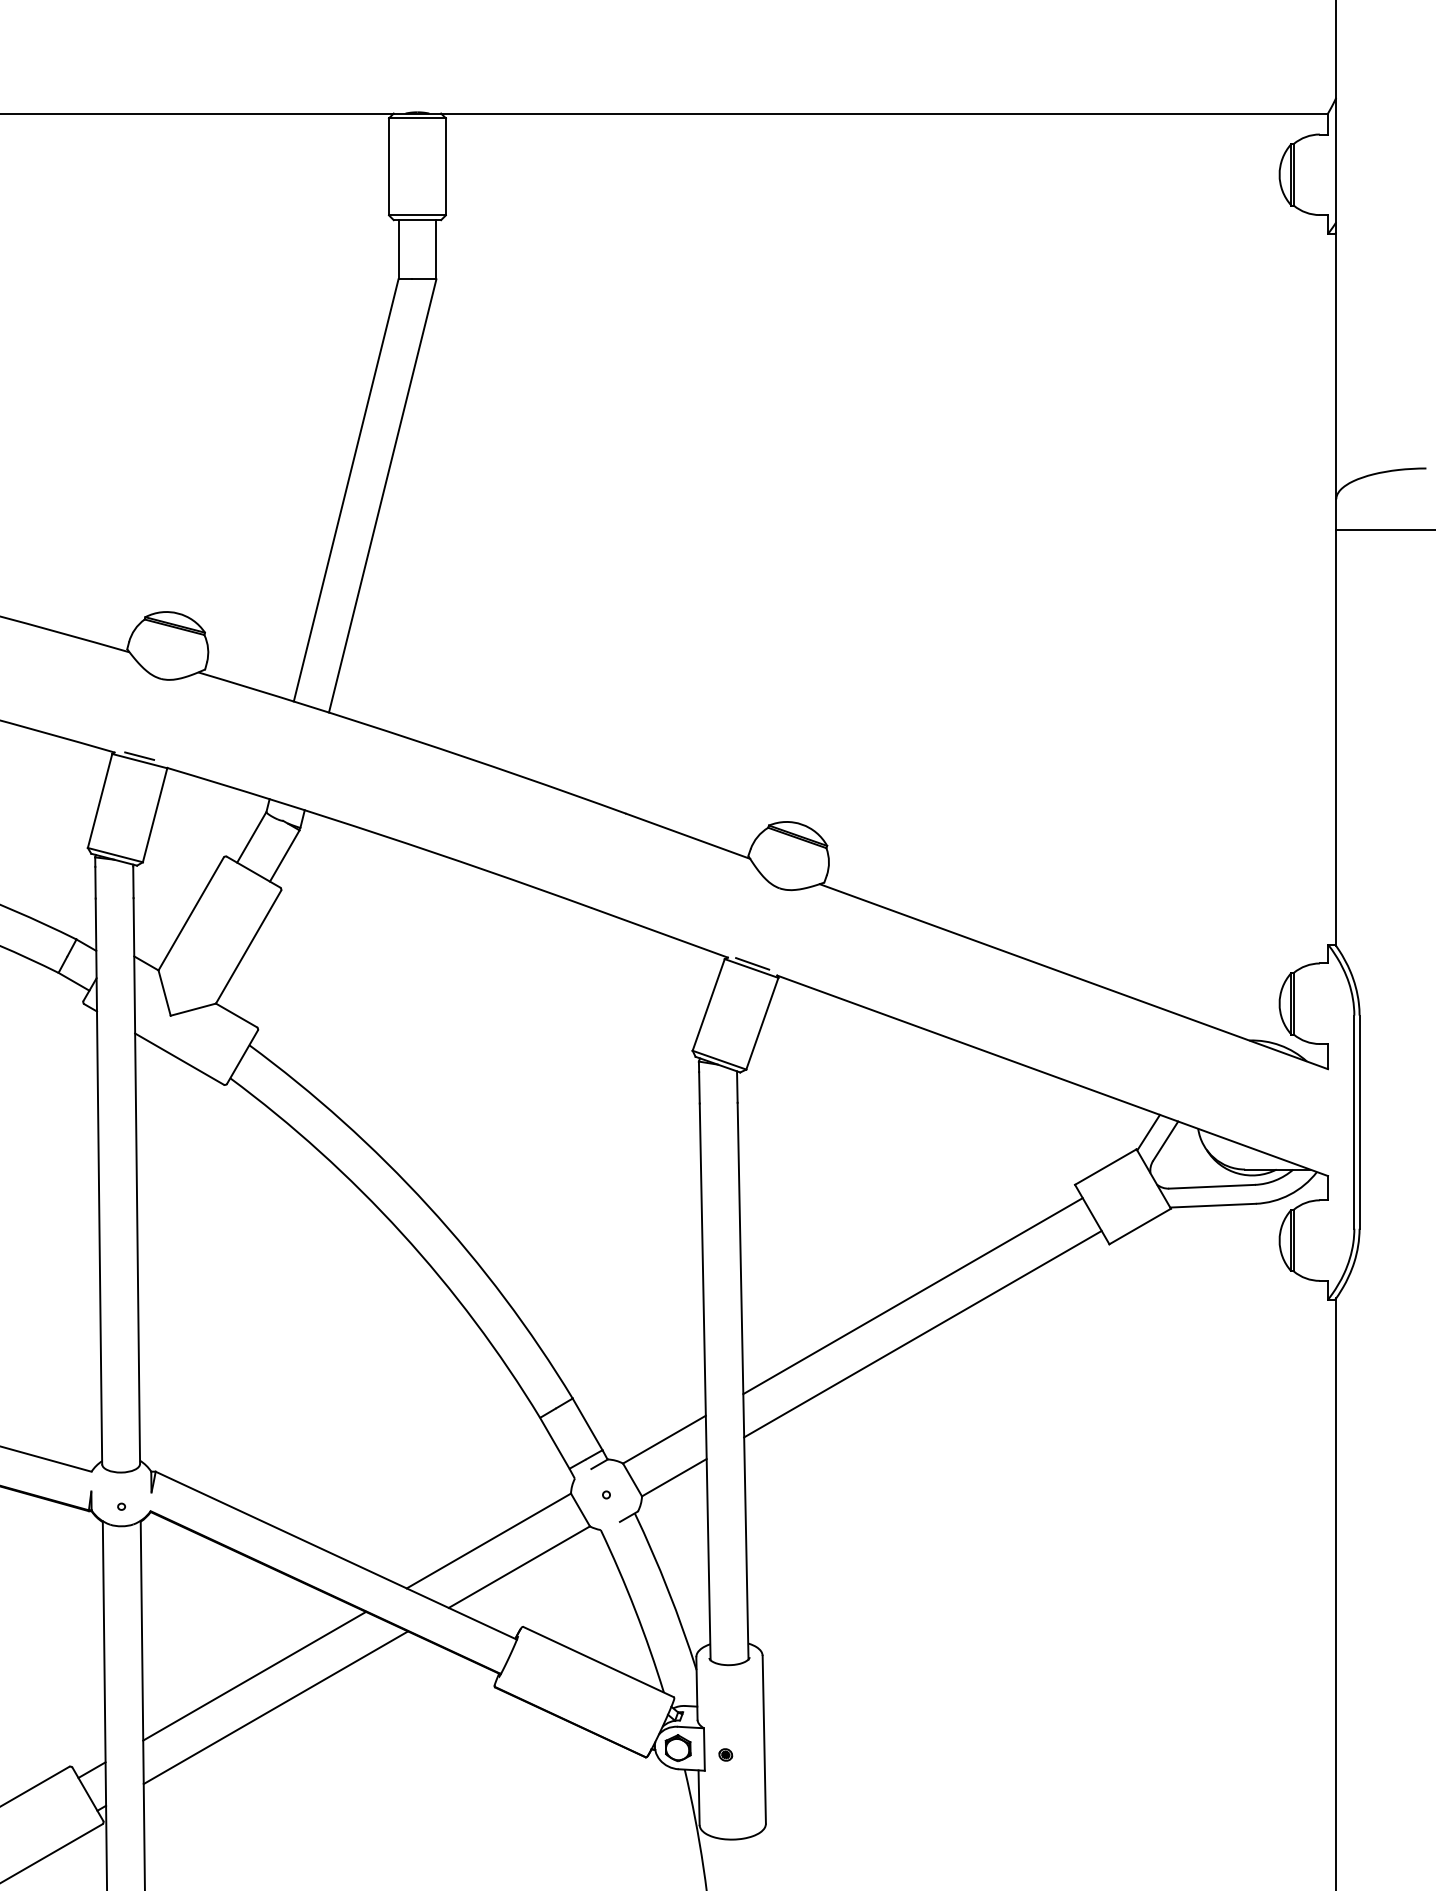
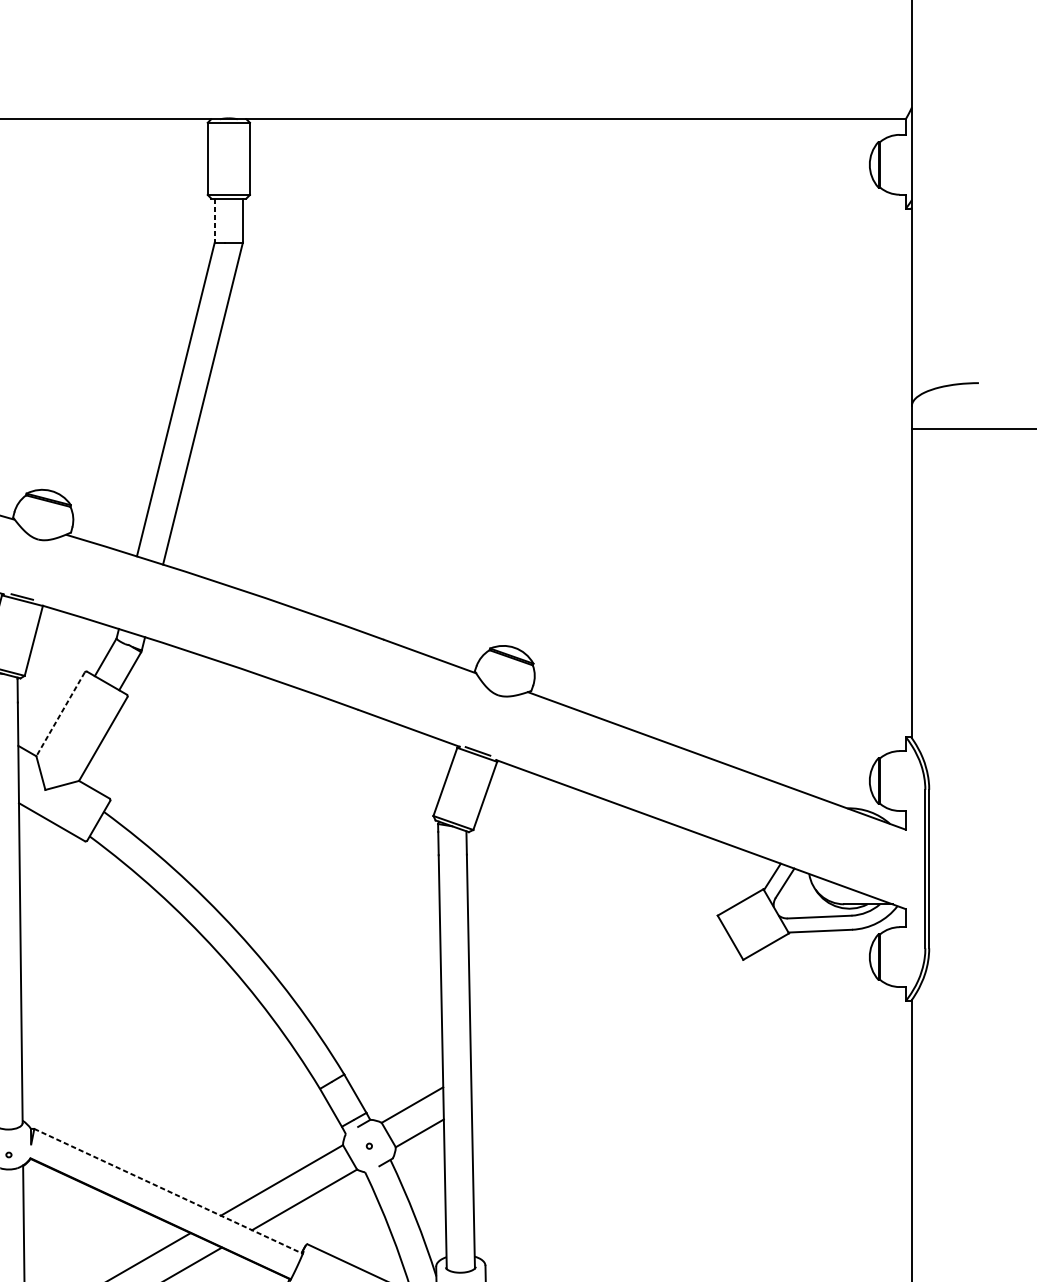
line: (398, 249) -> (214, 220), solid -> dashed
line: (190, 914) -> (60, 714), solid -> dashed
line: (912, 1296) -> (596, 998), removed
line: (922, 1333) -> (604, 1026), removed
line: (335, 1555) -> (167, 1191), solid -> dashed

